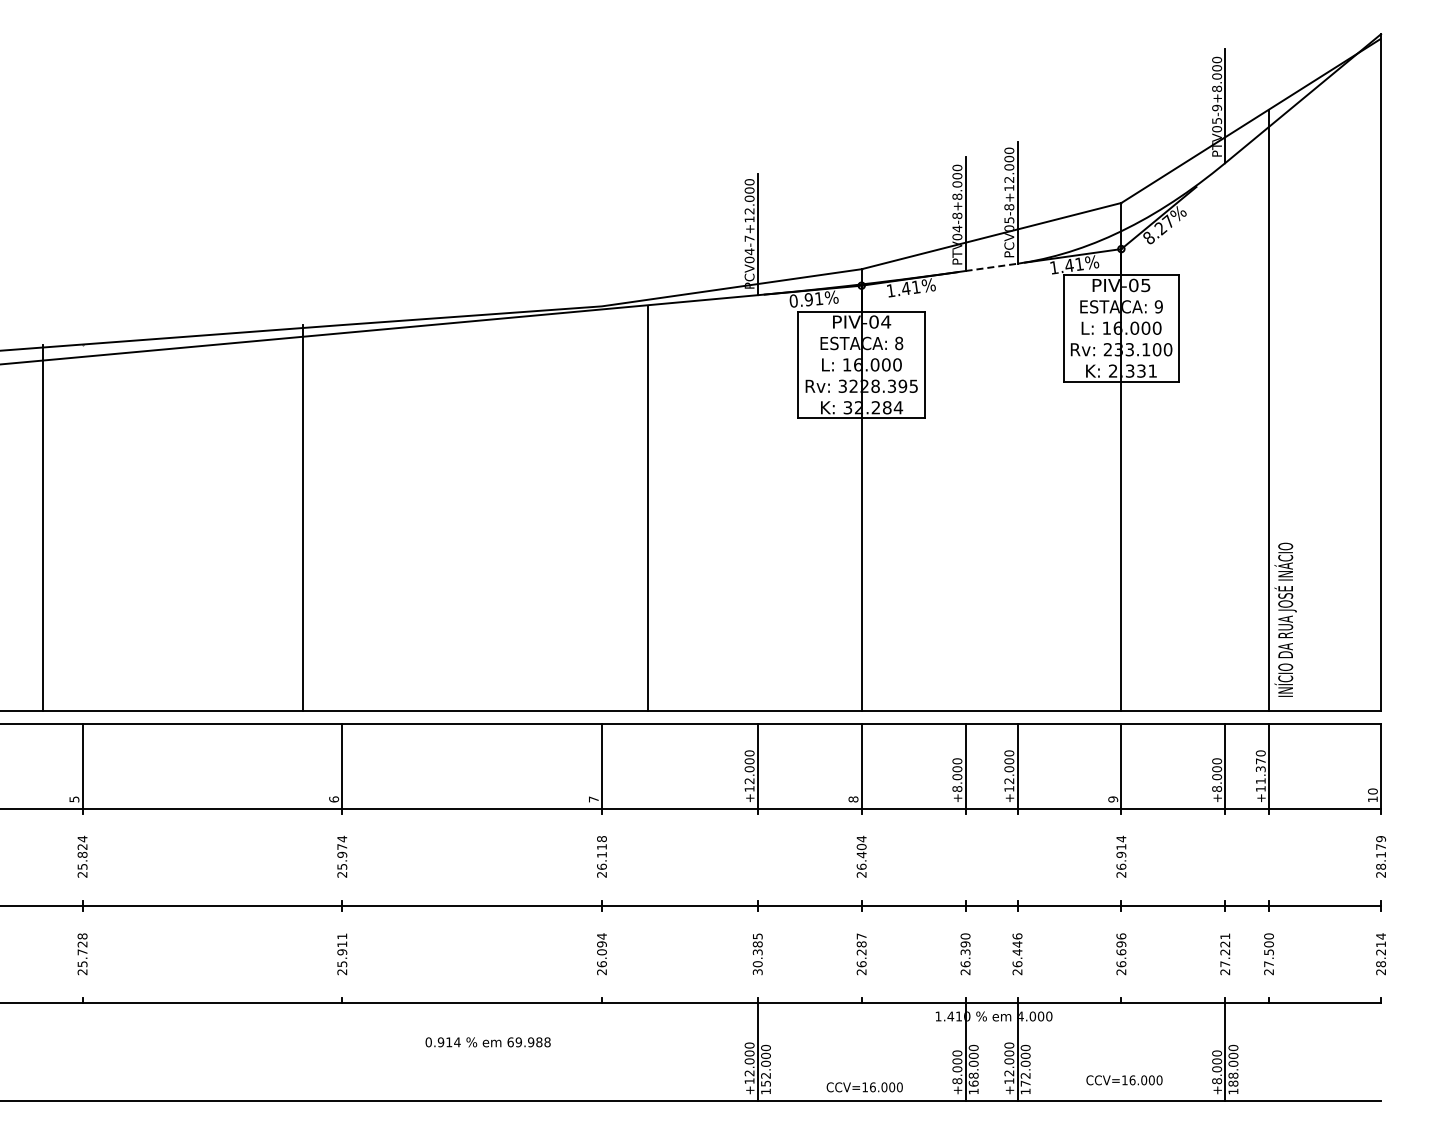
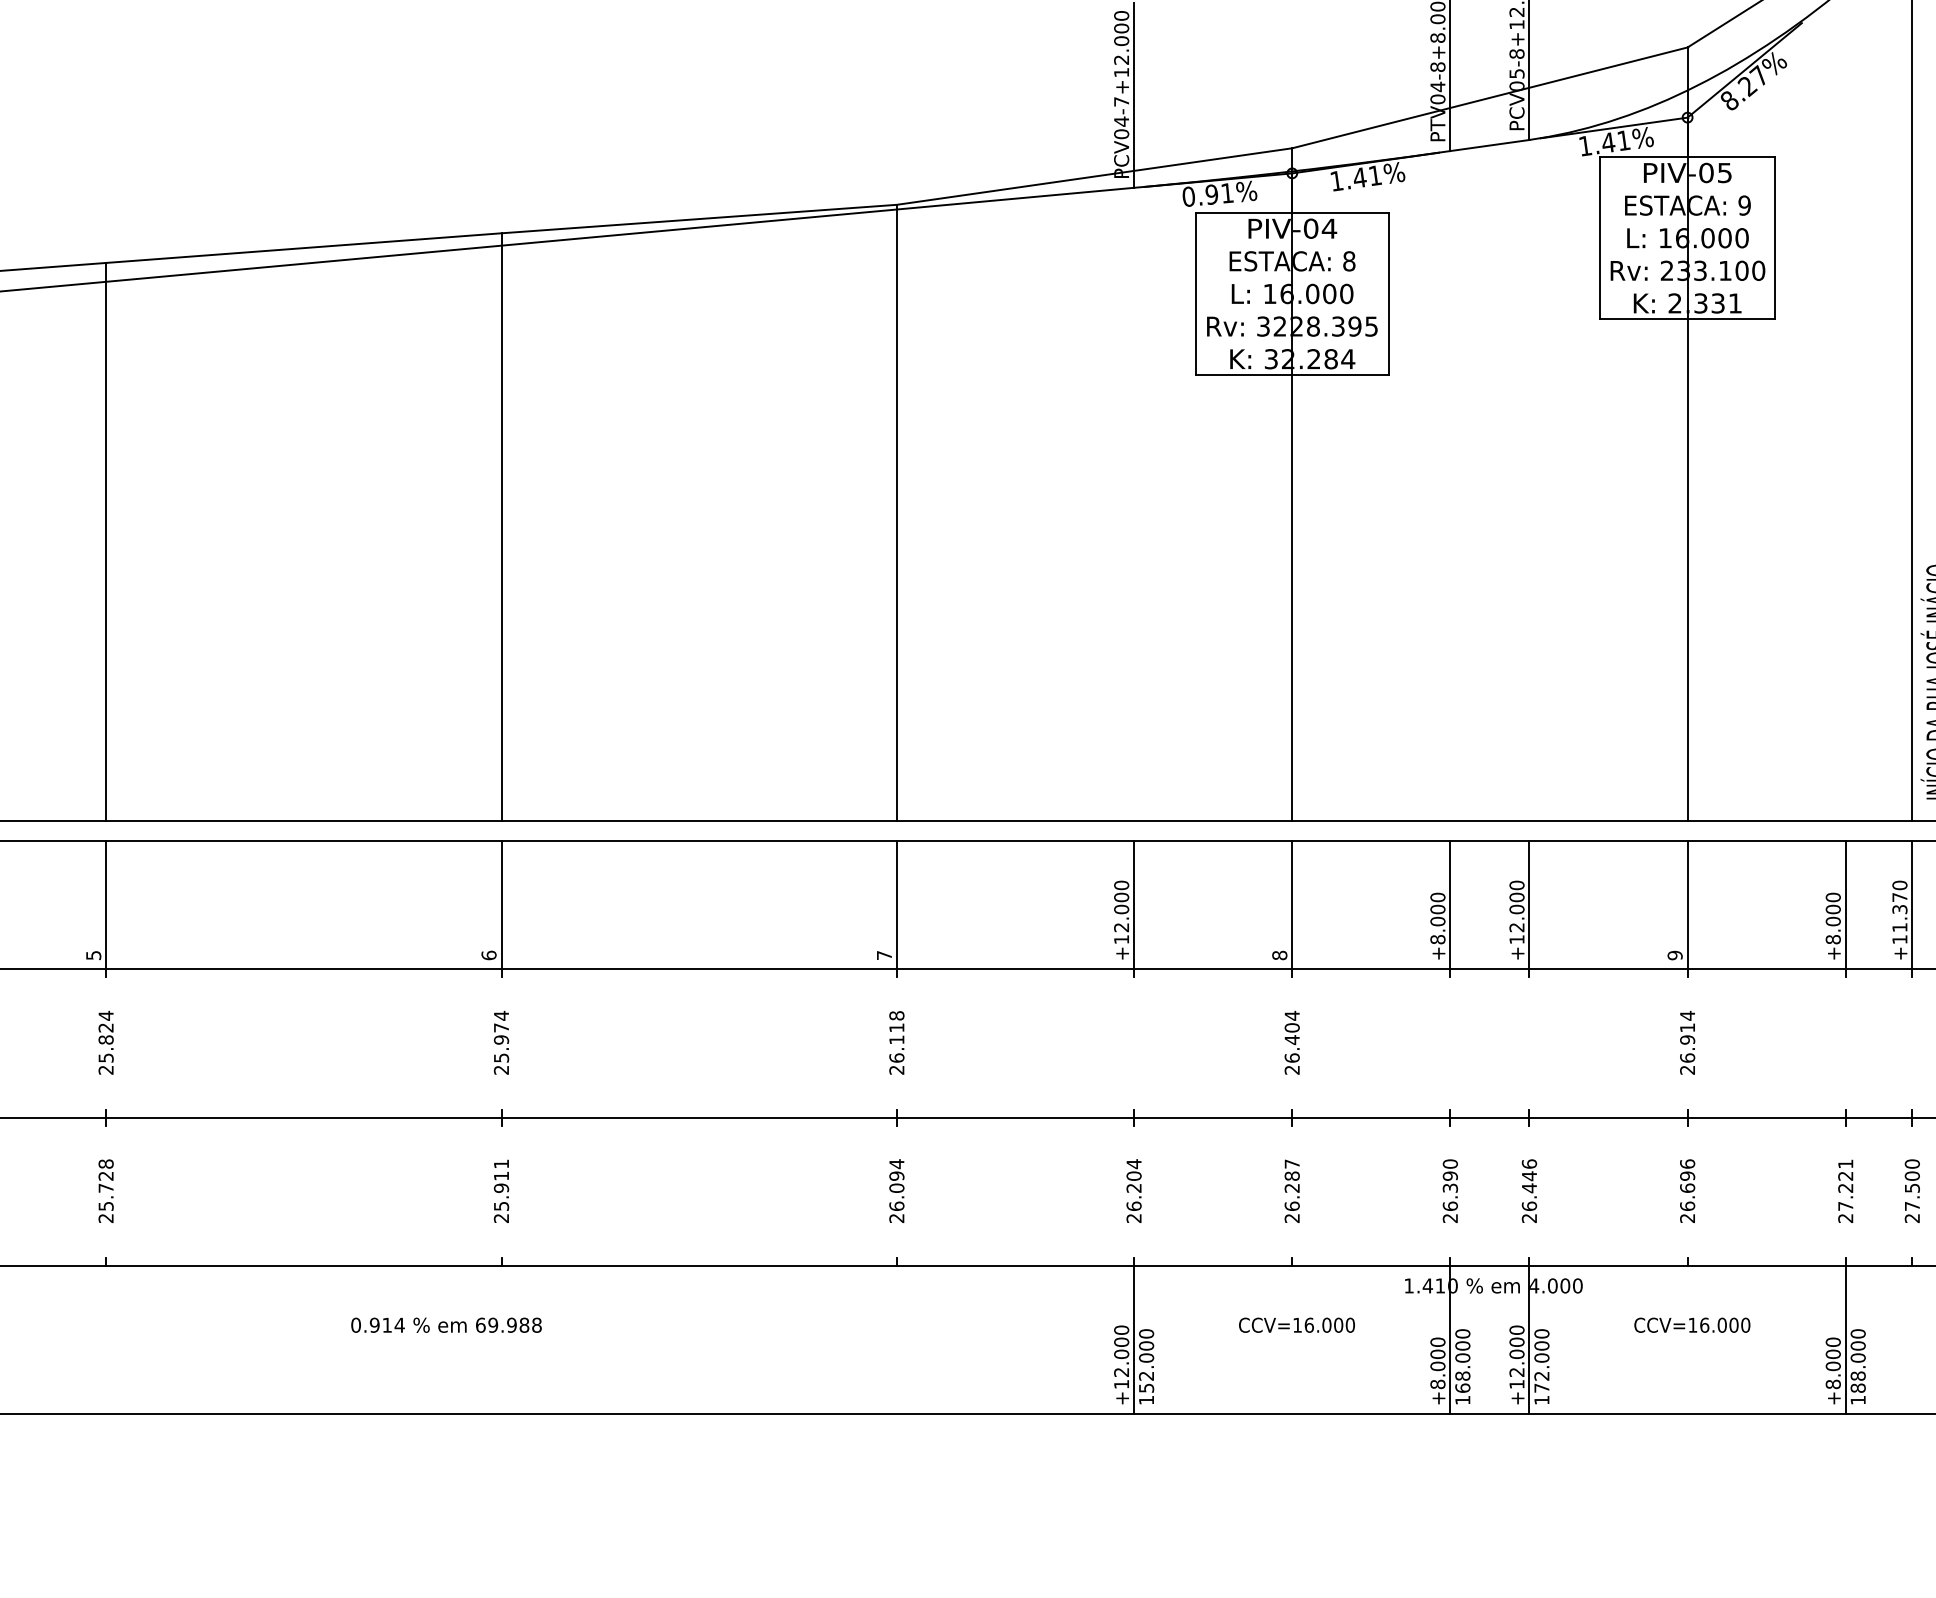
line: (992, 267) -> (1491, 145), dashed -> solid
line: (647, 508) -> (896, 512), moved
line: (303, 518) -> (501, 527), moved
line: (42, 527) -> (106, 541), moved
text: (757, 954) -> (1133, 1191), 30.385 -> 26.204
text: (487, 1042) -> (445, 1325), moved
text: (1124, 1080) -> (1692, 1325), moved
text: (864, 1087) -> (1296, 1325), moved

